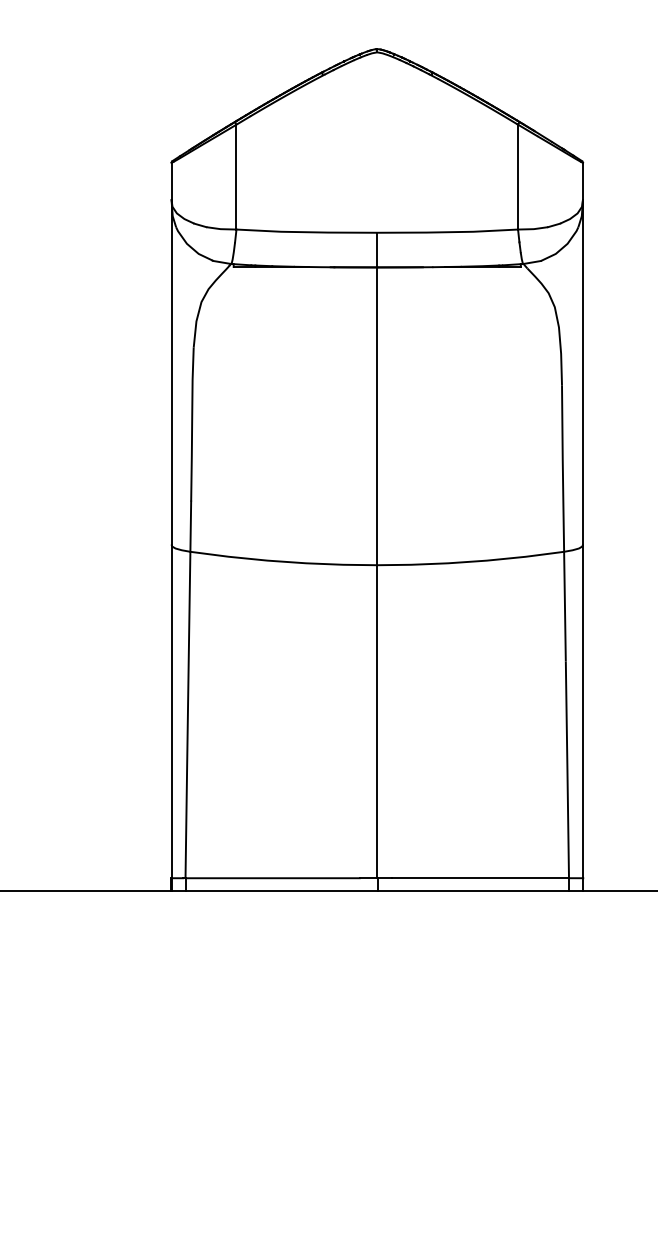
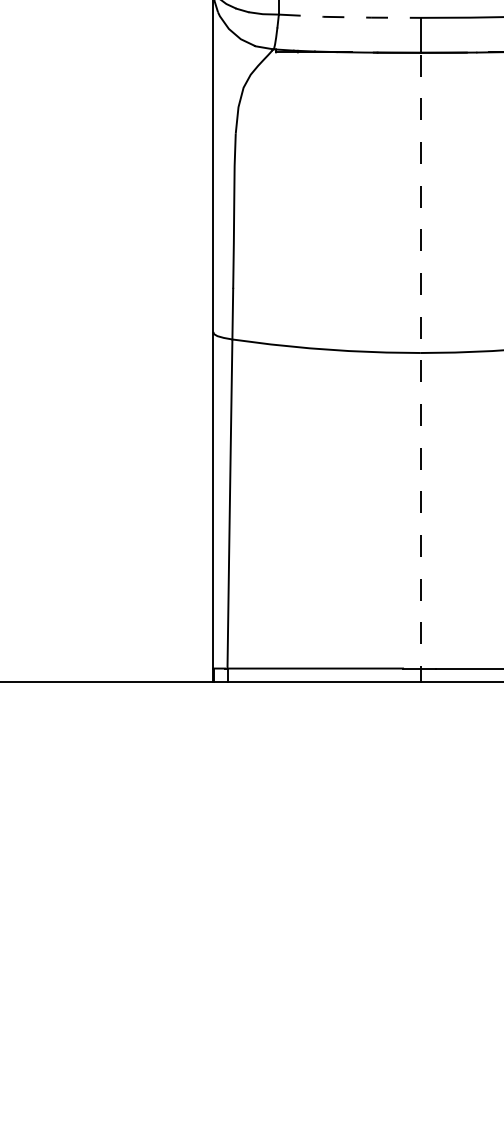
line: (307, 232) -> (350, 17), solid -> dashed
line: (377, 574) -> (421, 362), solid -> dashed

